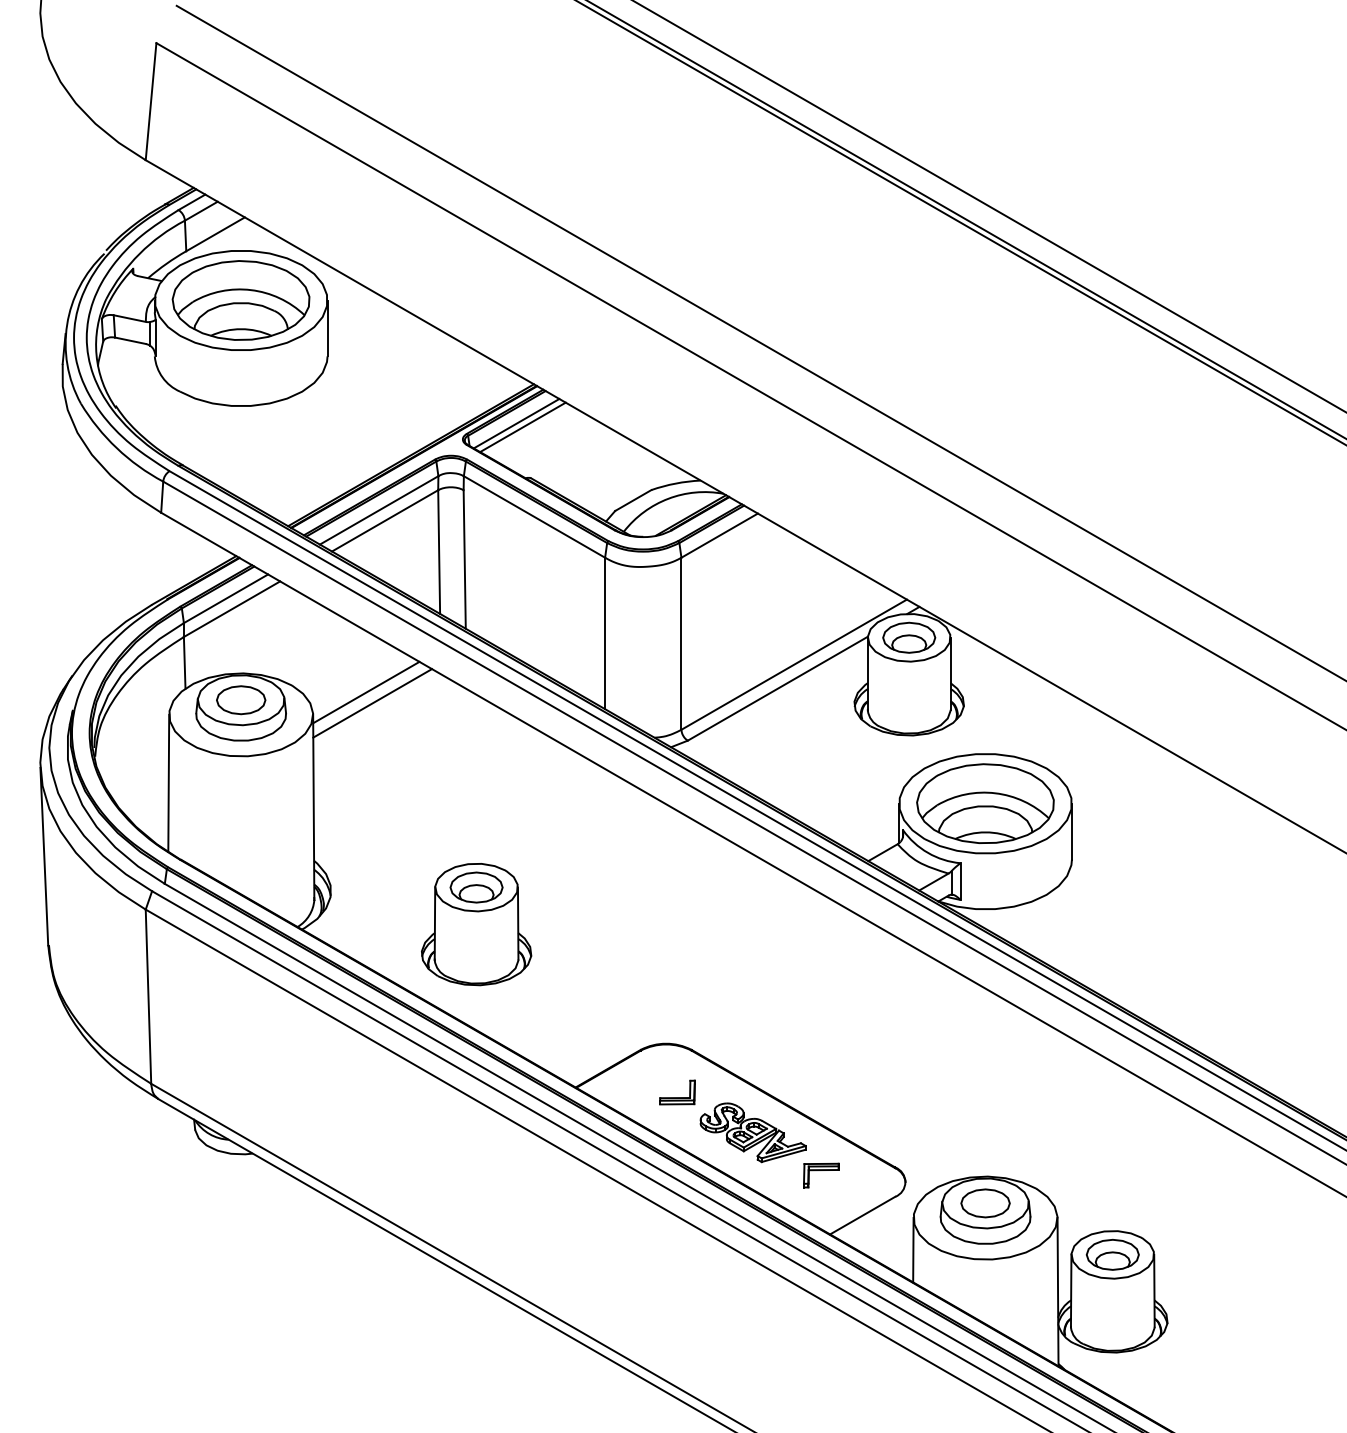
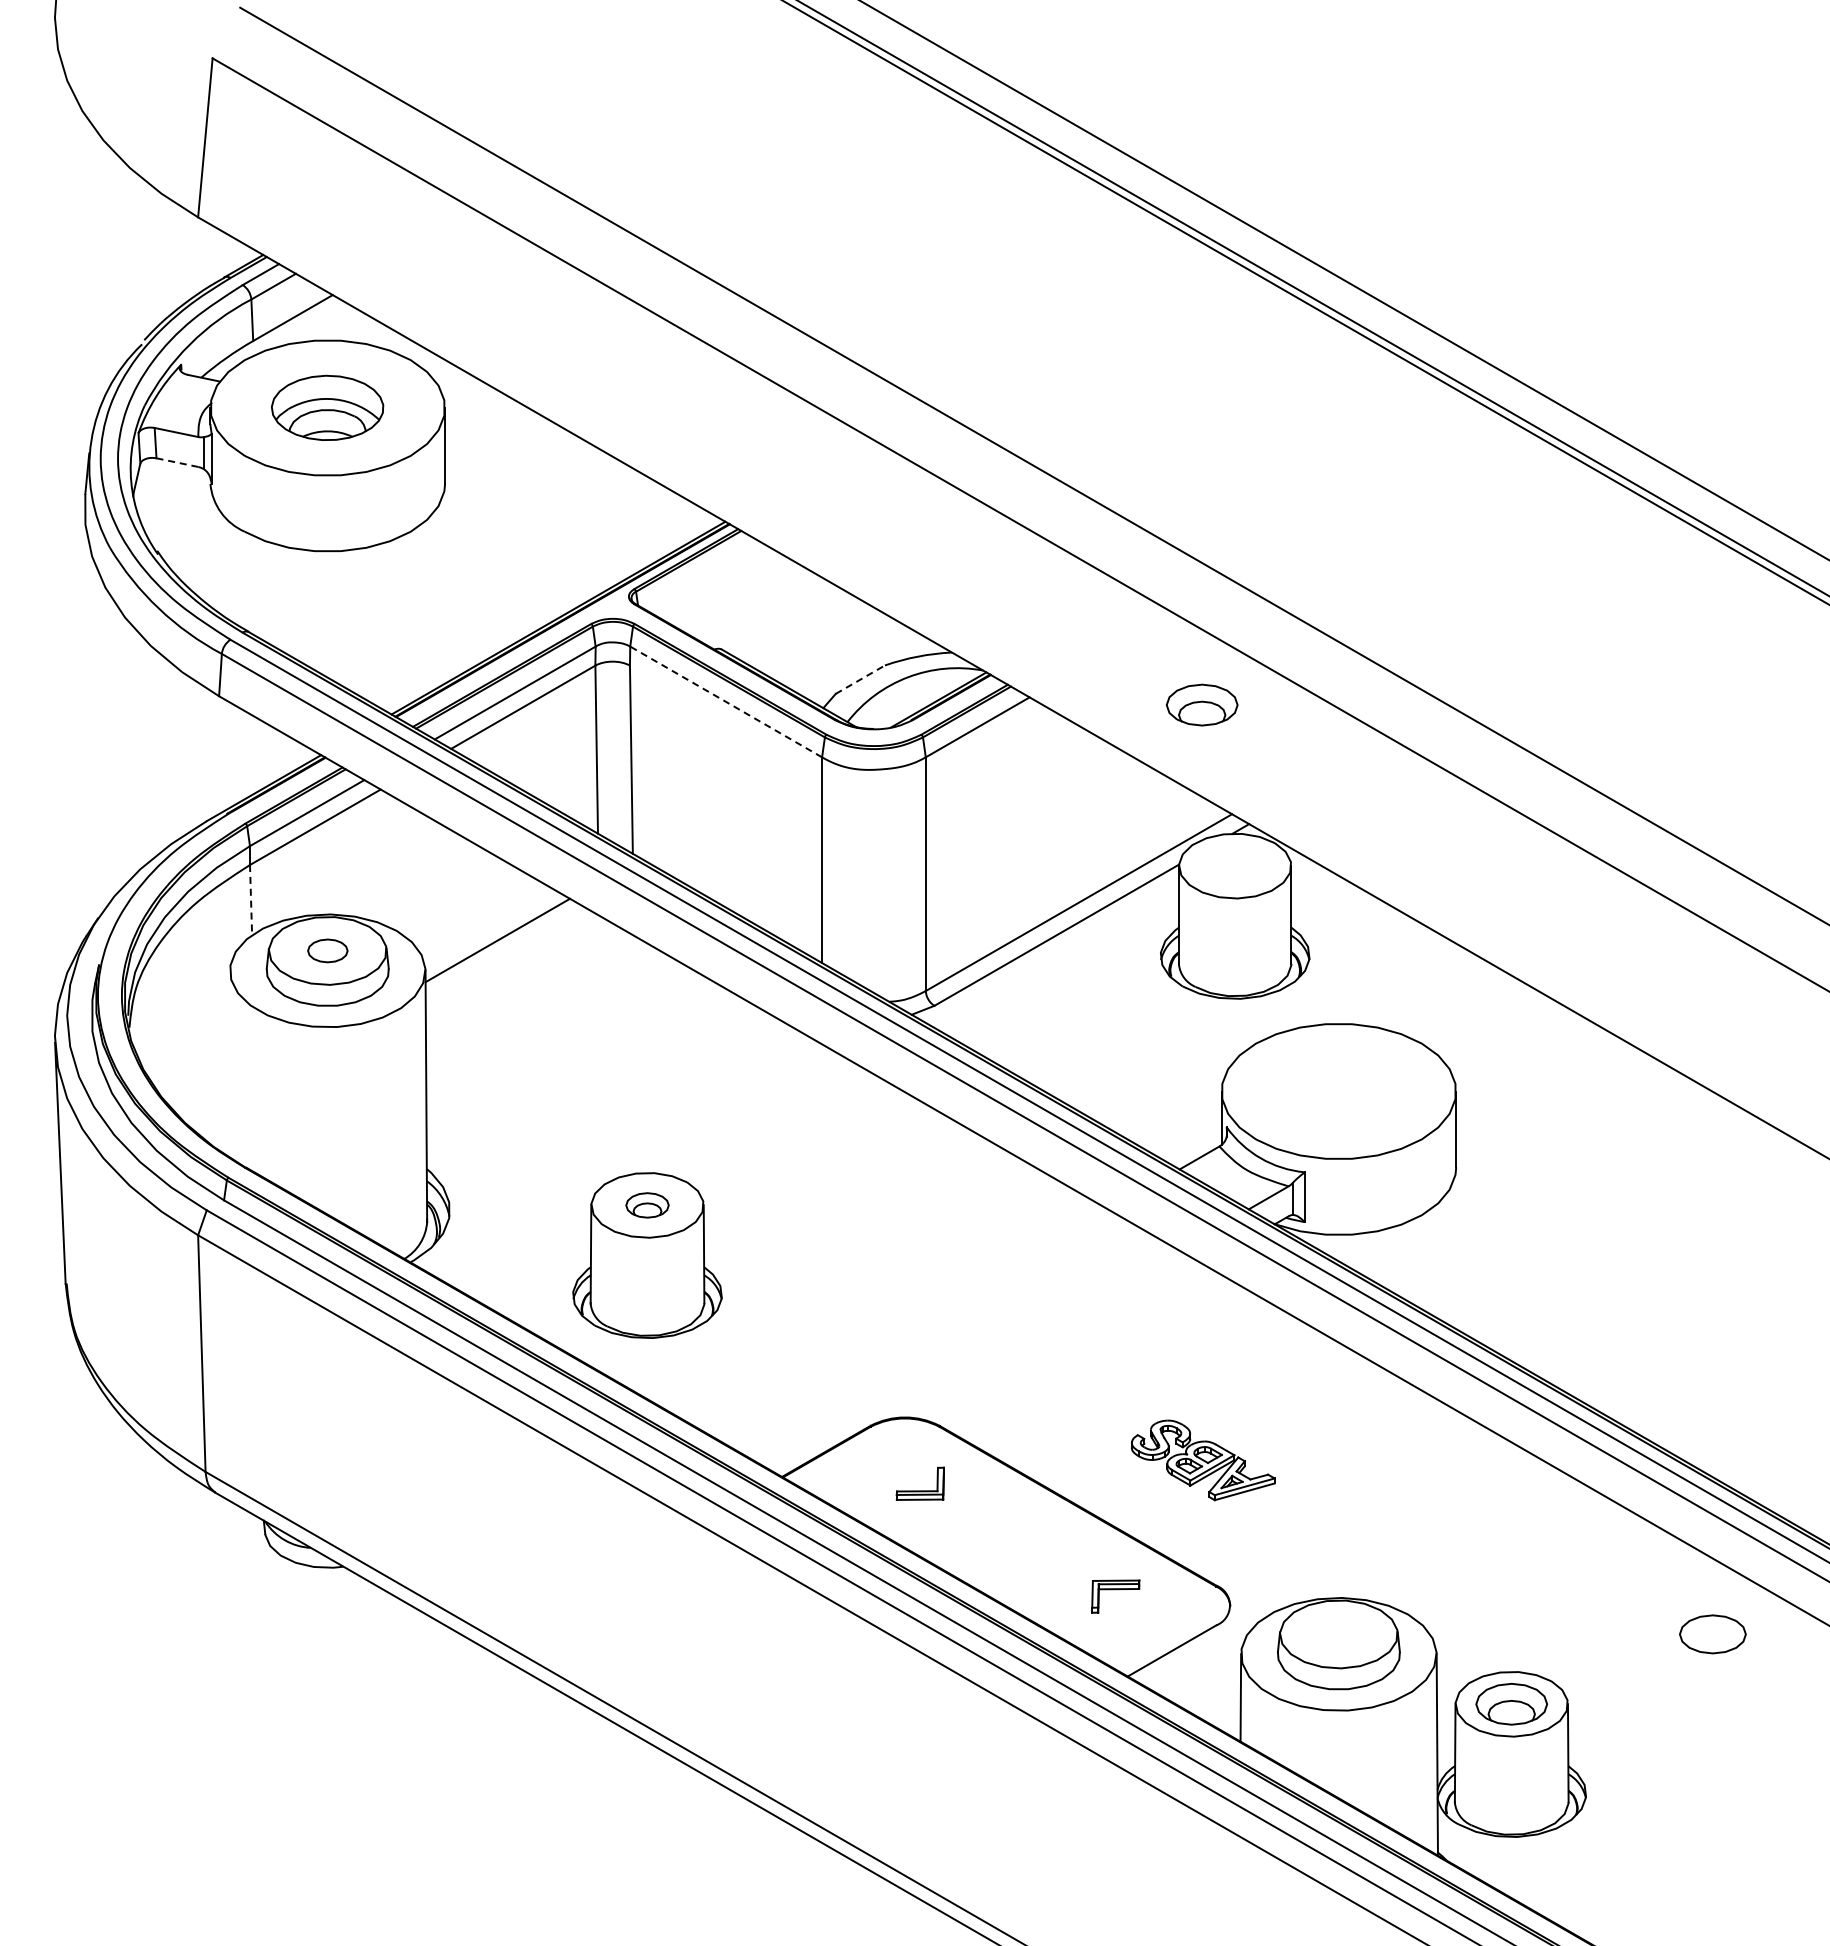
part: (240, 300) -> (327, 407), size x0.6
line: (130, 340) -> (177, 462), solid -> dashed
line: (516, 423) -> (701, 574), removed
line: (522, 426) -> (710, 579), removed
line: (633, 500) -> (860, 679), solid -> dashed
line: (534, 516) -> (726, 701), solid -> dashed
part: (908, 637) -> (1201, 704), moved
line: (185, 663) -> (251, 900), solid -> dashed
part: (240, 699) -> (327, 950), size x0.6
line: (372, 702) -> (505, 954), removed
line: (168, 783) -> (229, 1063), removed
part: (985, 803) -> (1338, 1090), removed
part: (476, 887) -> (647, 1205), size x0.6
part: (753, 1132) -> (1203, 1460), moved
part: (985, 1203) -> (1712, 1634), moved

